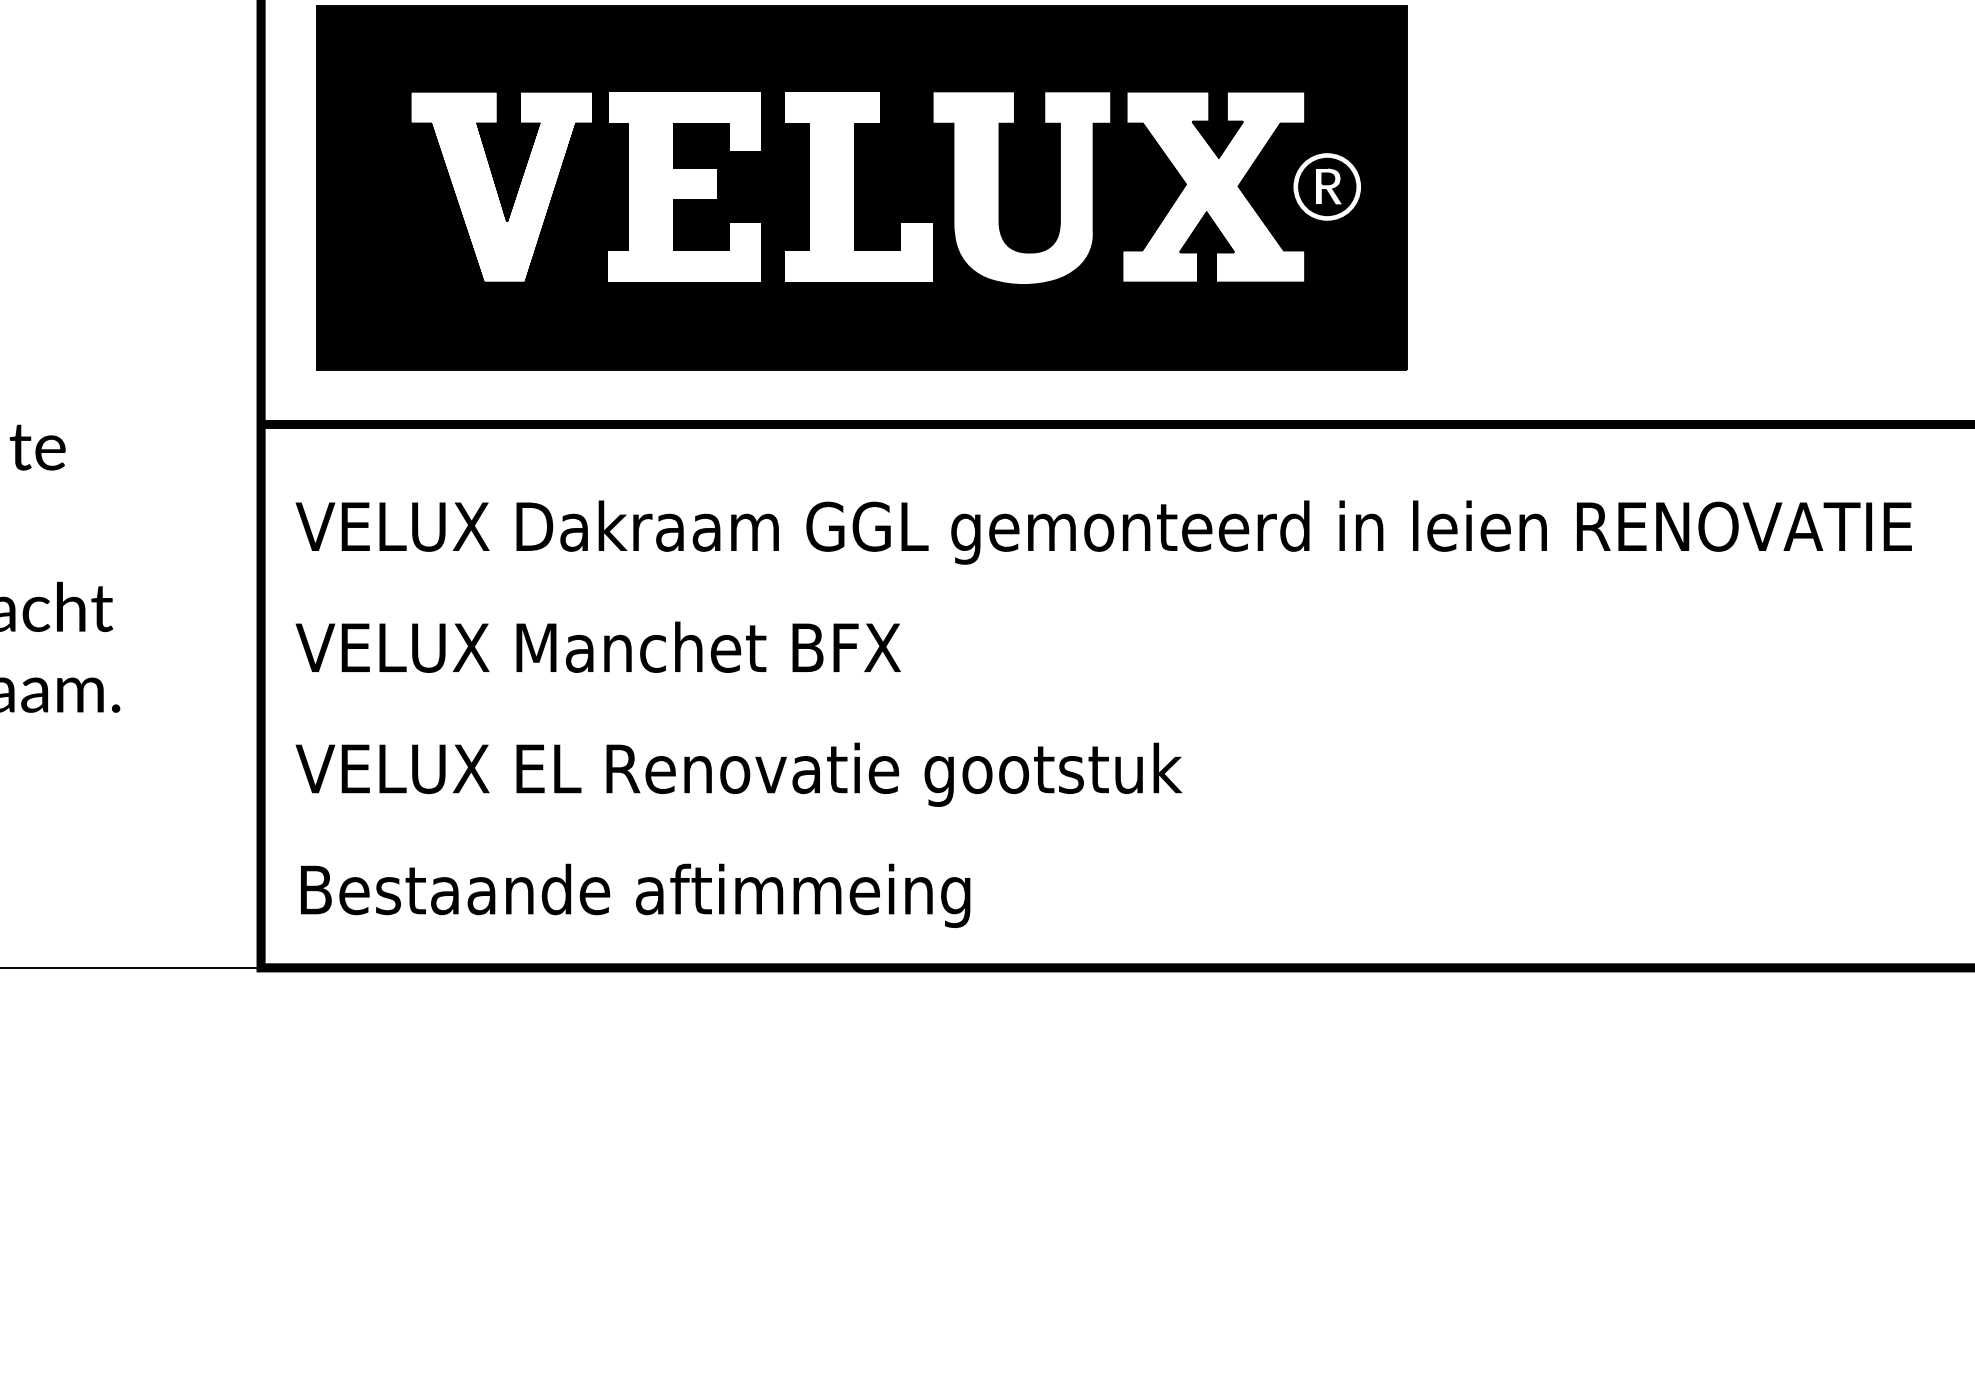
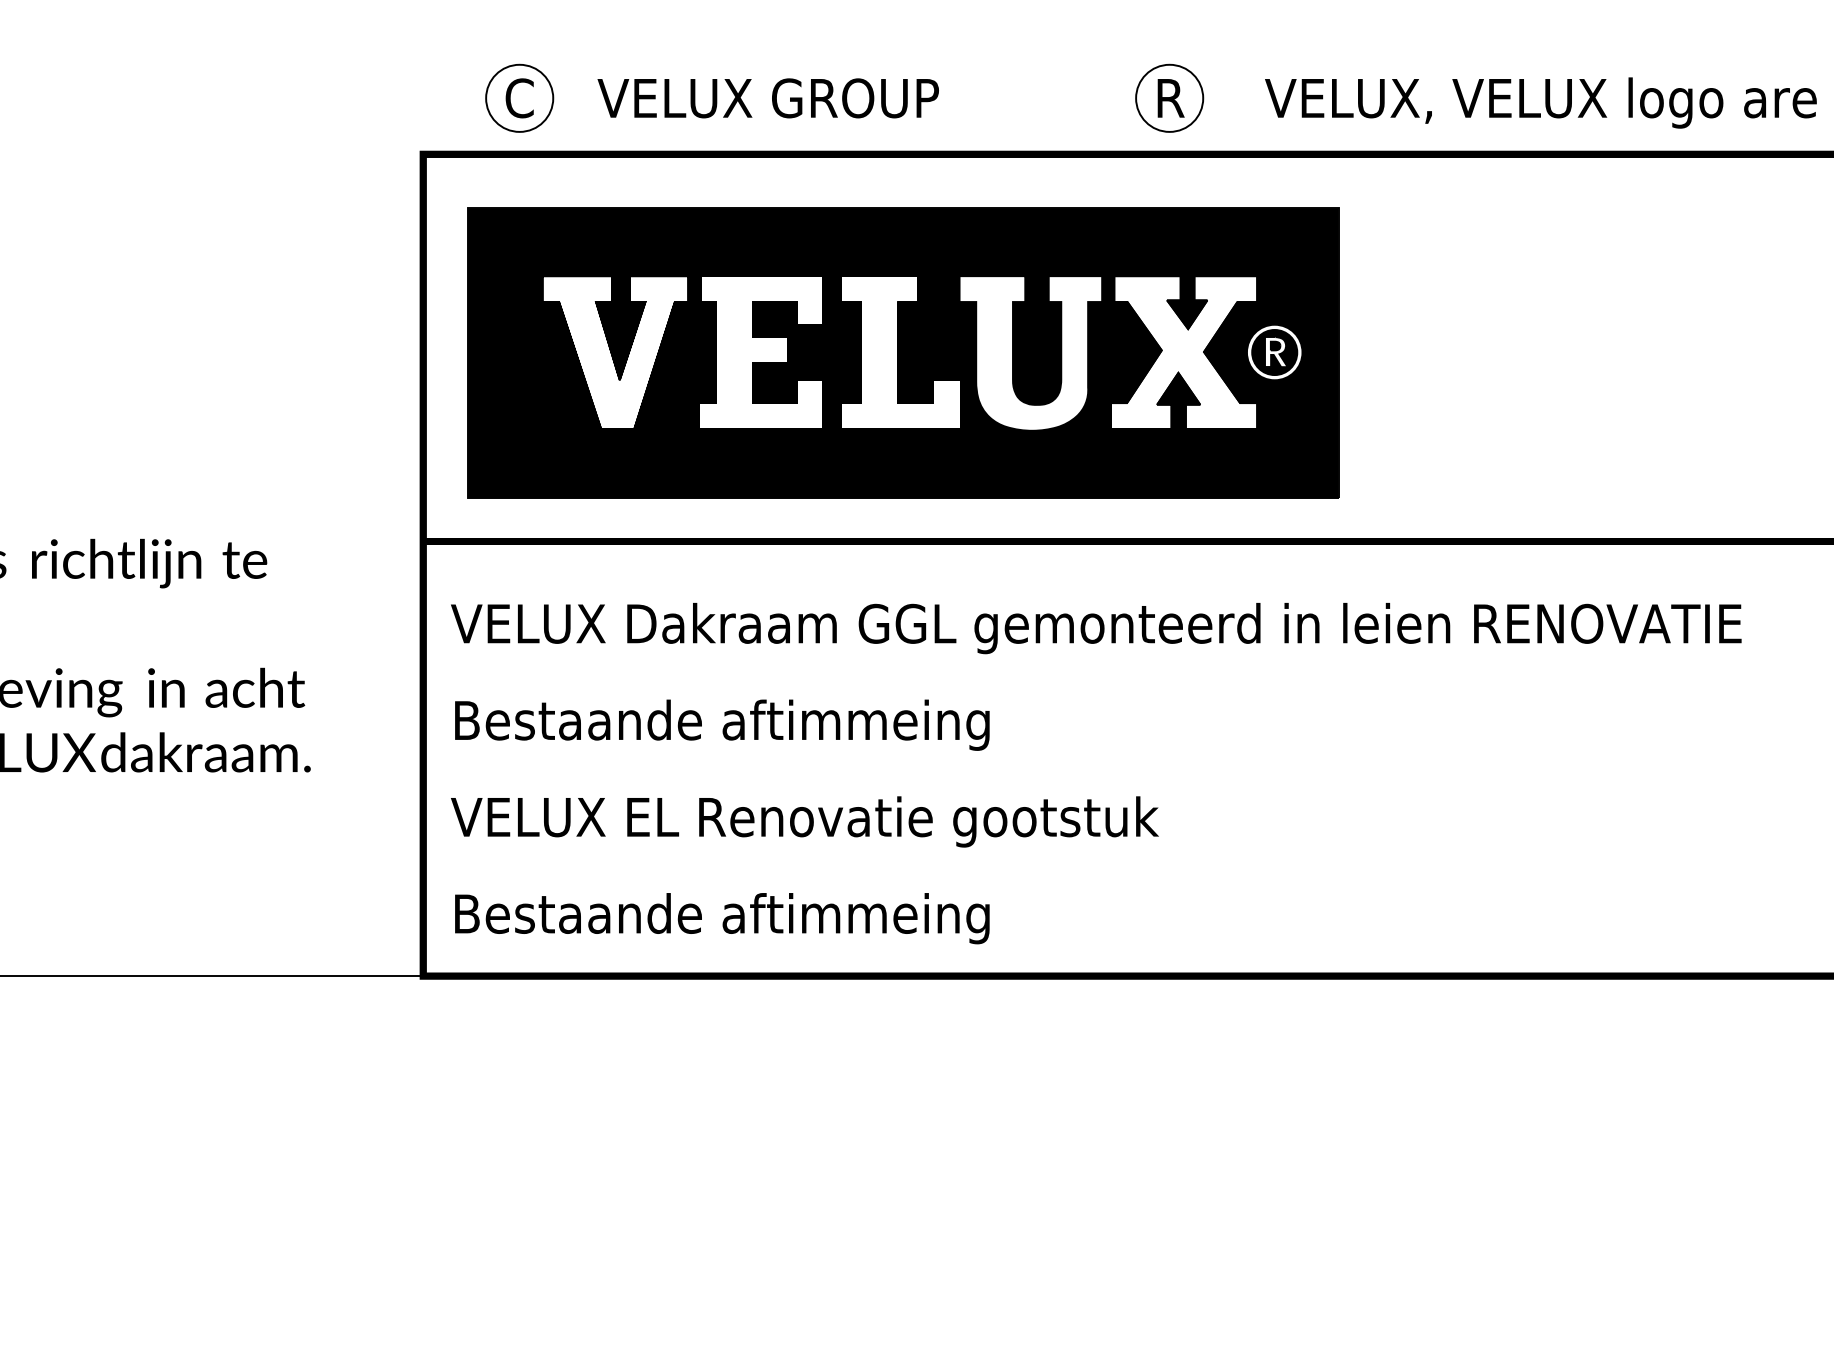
text: (633, 652) -> (720, 724), VELUX Manchet BFX -> Bestaande aftimmeing

